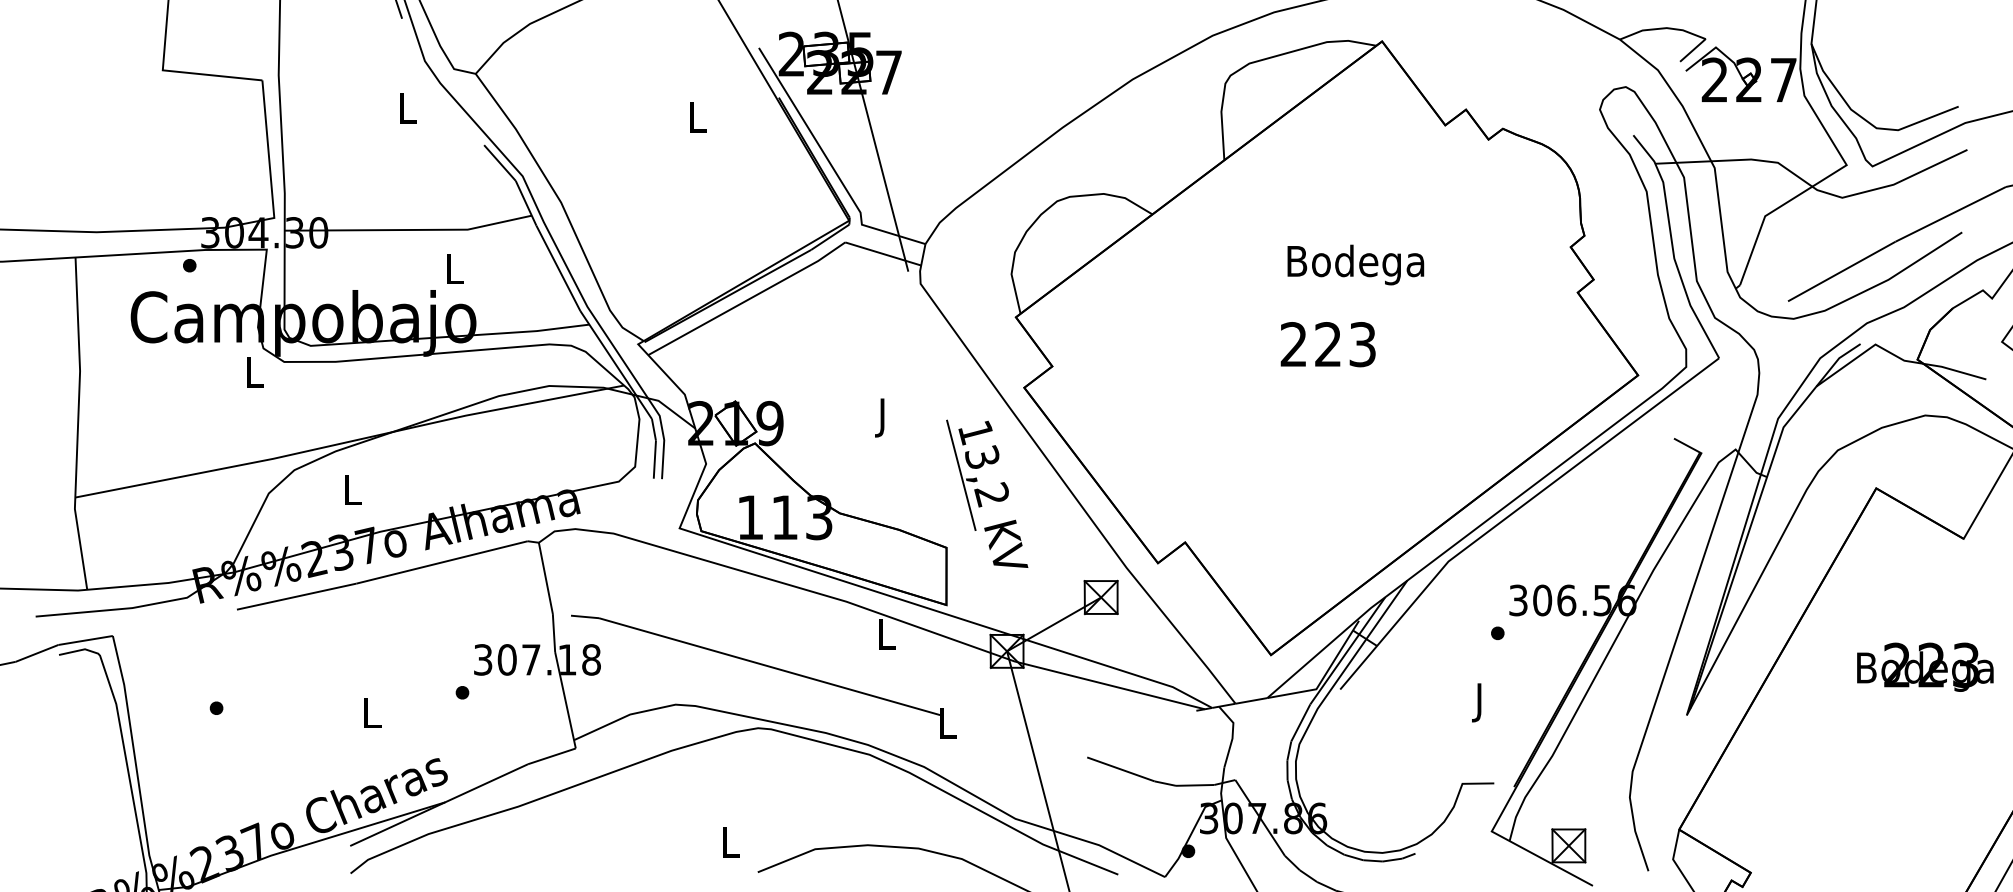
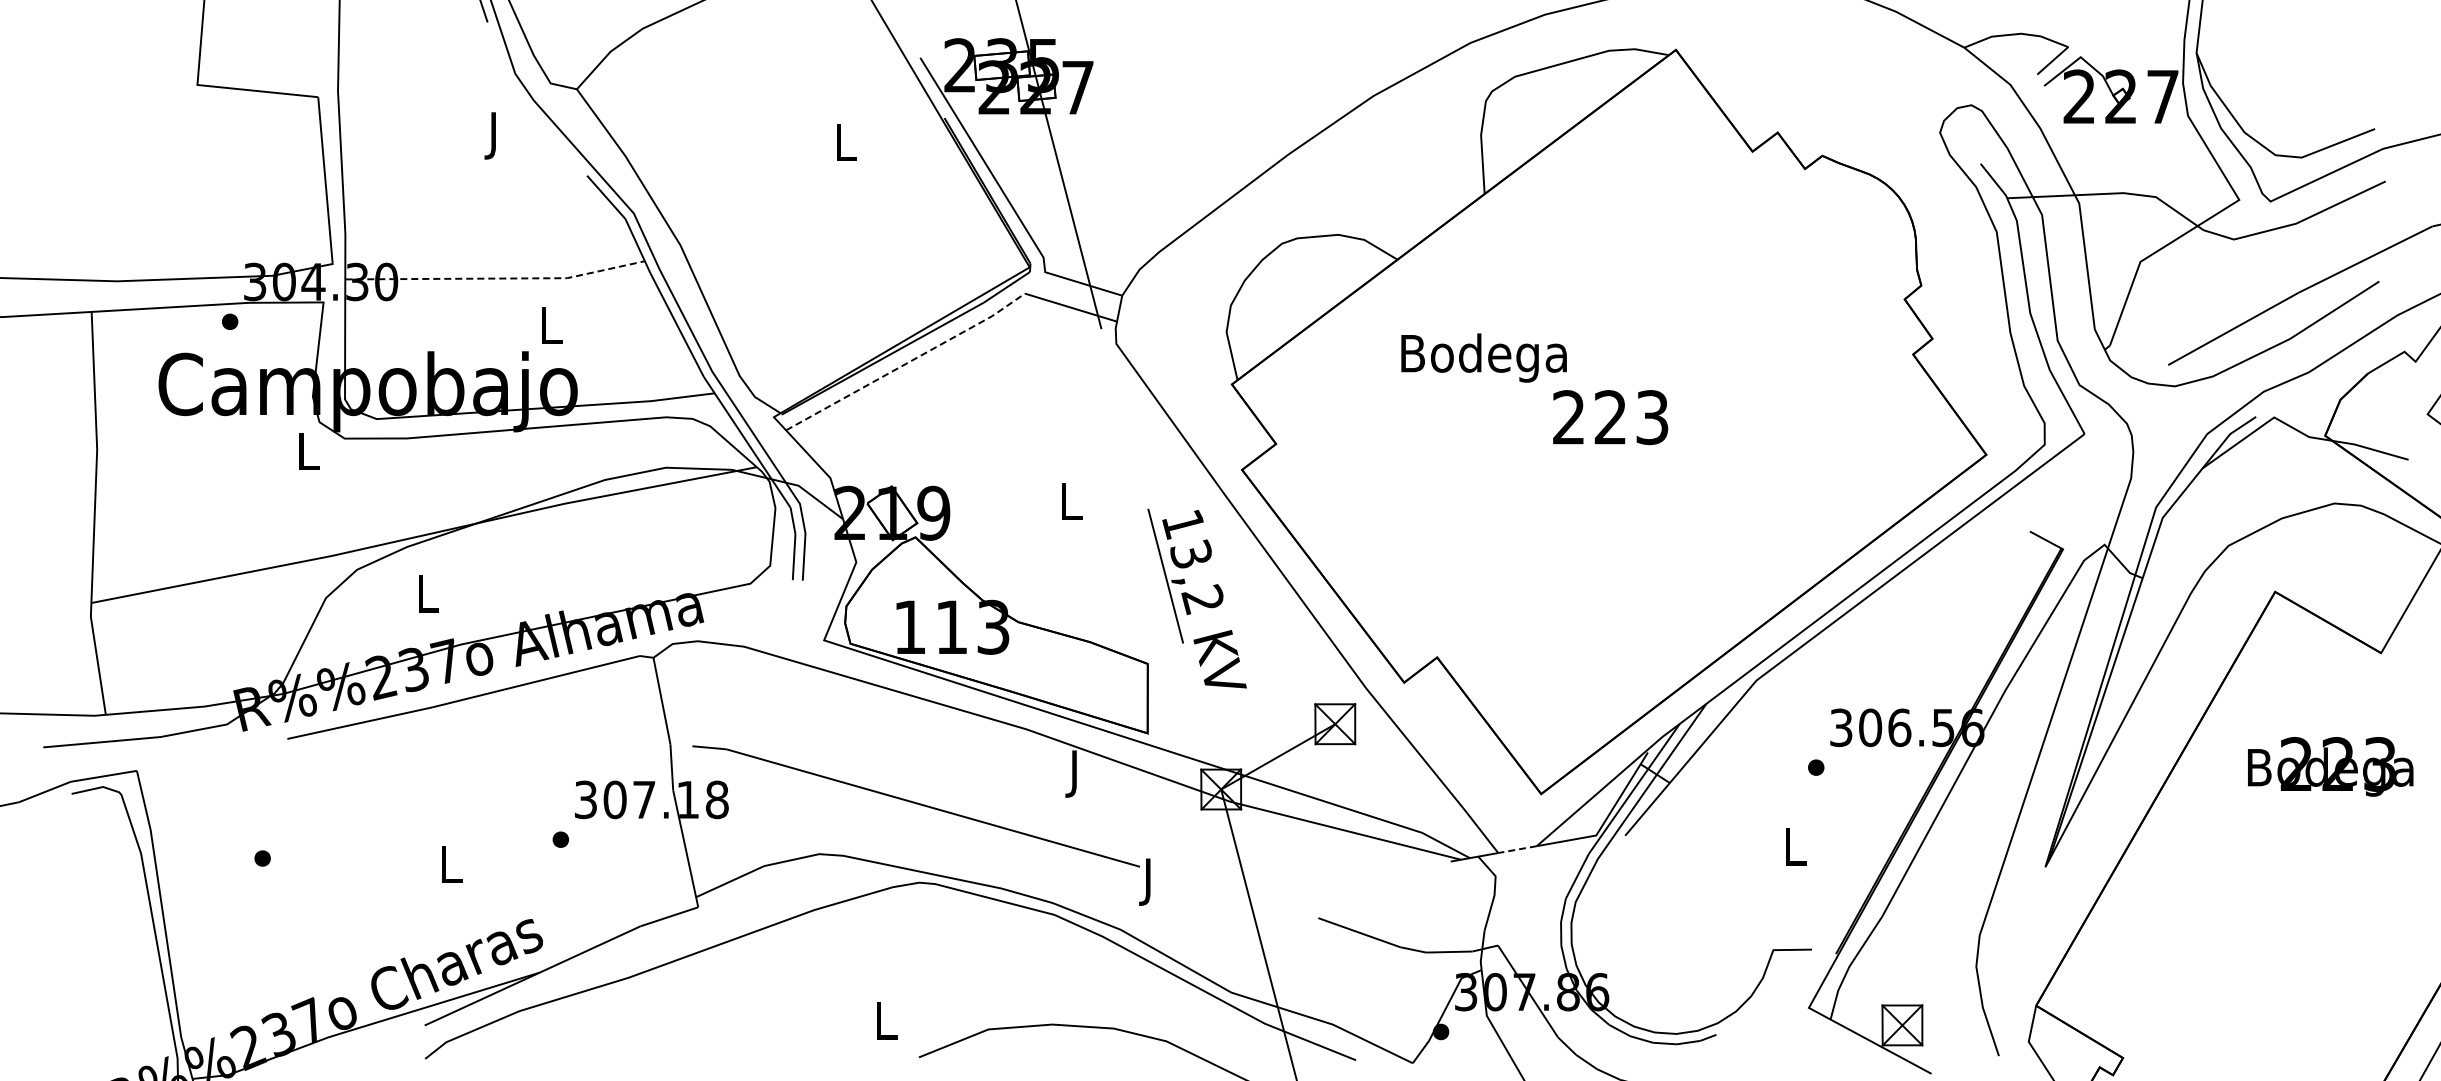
text: (407, 111) -> (494, 135), L -> J
line: (410, 229) -> (497, 278), solid -> dashed
text: (1355, 264) -> (1483, 357), moved
line: (748, 300) -> (907, 363), solid -> dashed
text: (883, 417) -> (1071, 506), J -> L
text: (886, 638) -> (1075, 773), L -> J
text: (1925, 667) -> (2330, 766), moved
line: (1251, 700) -> (1517, 849), solid -> dashed
text: (1480, 702) -> (1795, 851), J -> L
text: (947, 727) -> (1149, 881), L -> J

